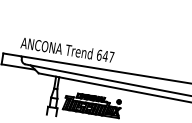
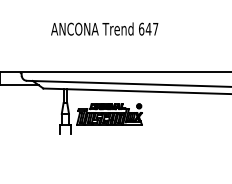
text: (67, 49) -> (104, 28), moved

